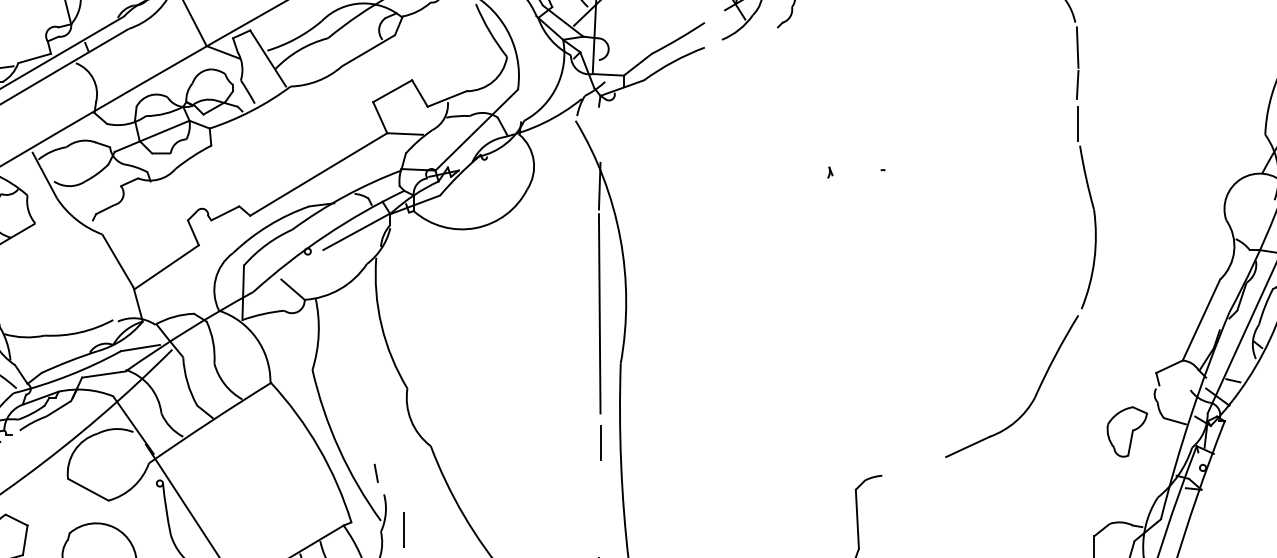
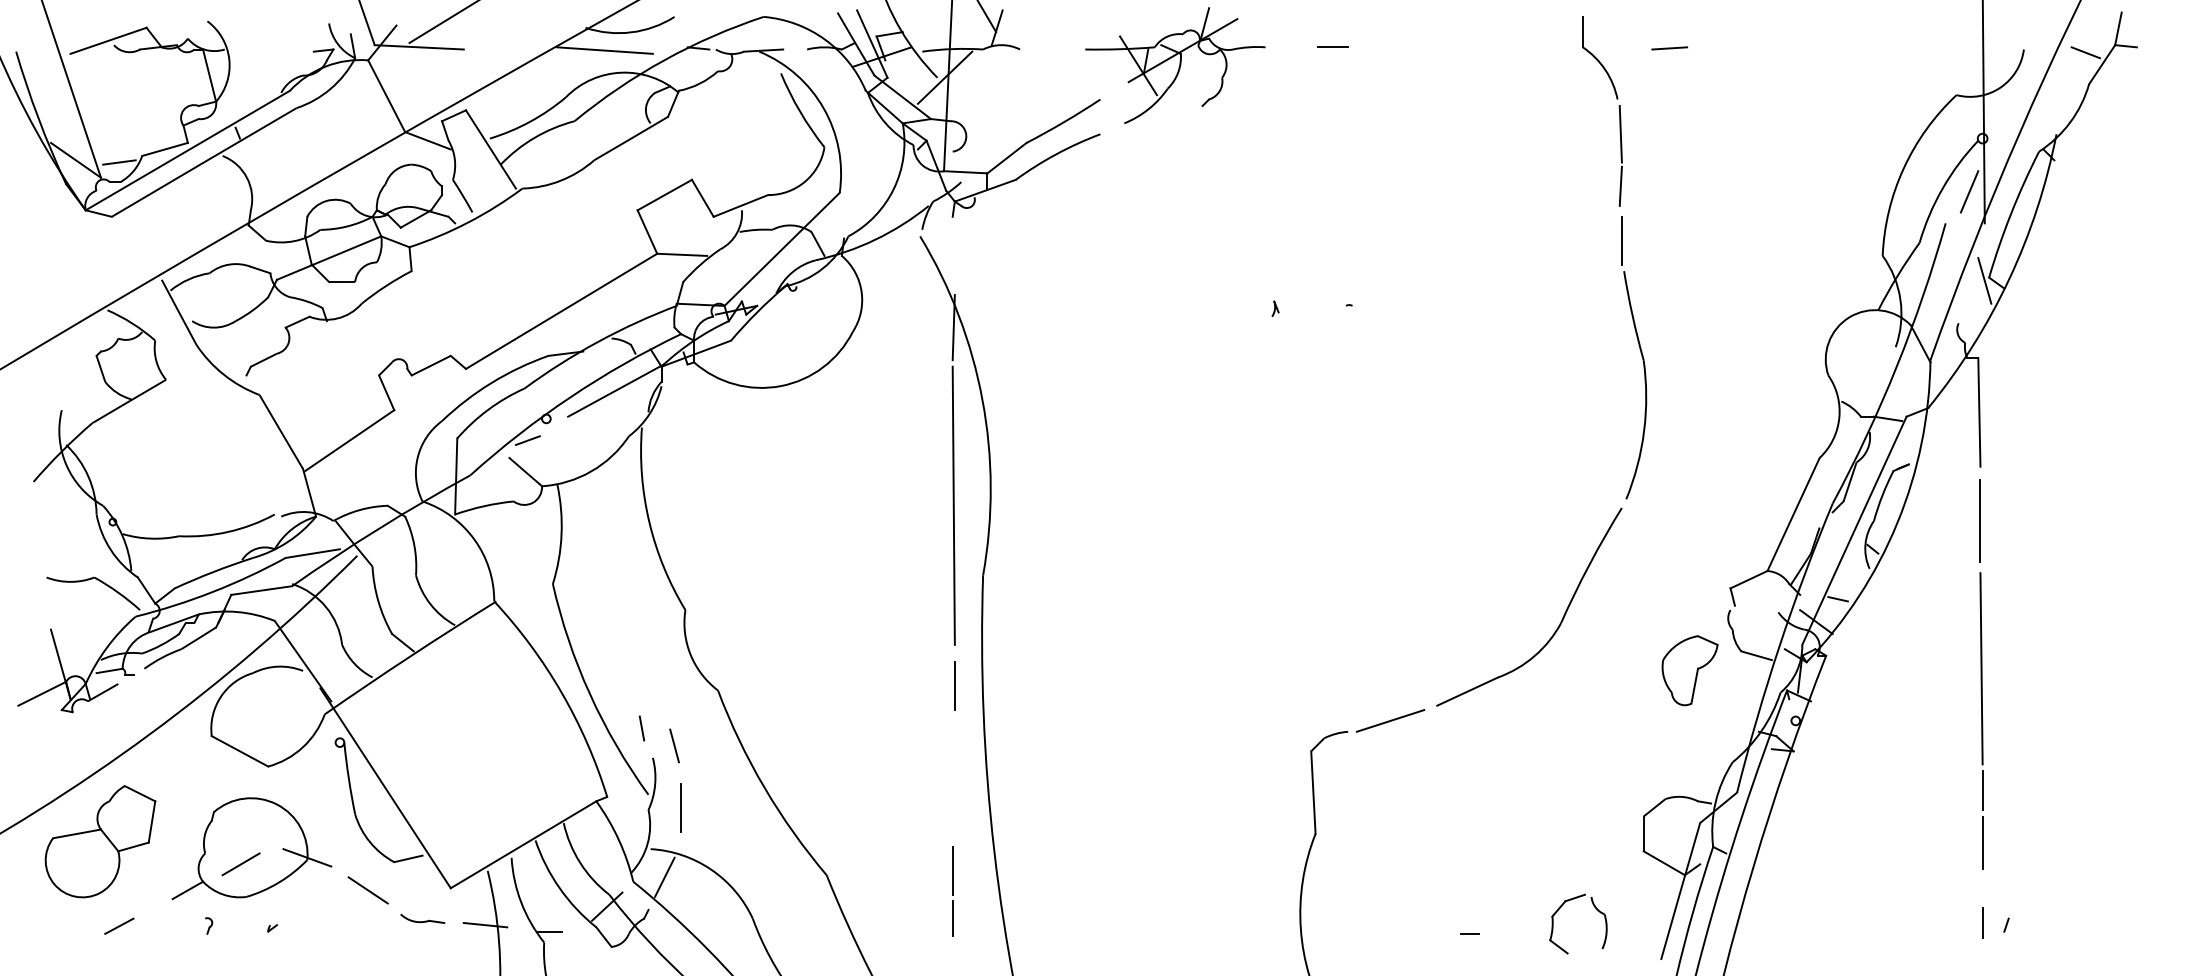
line: (294, 267) -> (527, 440), added
line: (912, 467) -> (1390, 720), added
line: (399, 485) -> (674, 745), added

